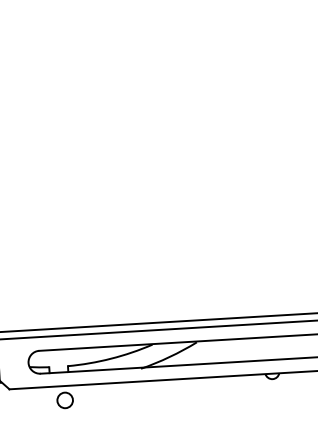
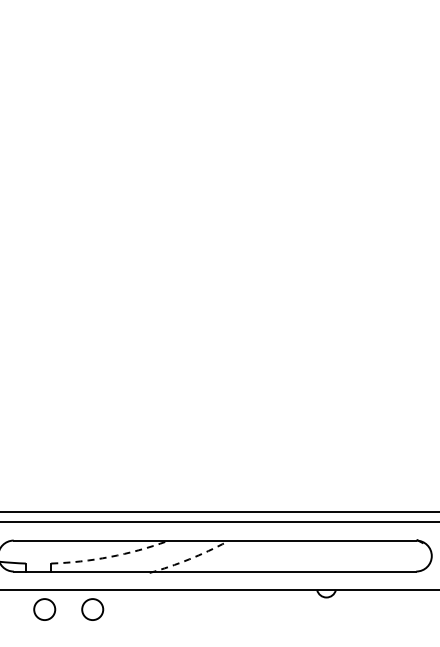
arc: (169, 357) -> (189, 559), solid -> dashed
arc: (111, 358) -> (110, 556), solid -> dashed
circle: (100, 398) -> (92, 609), added

